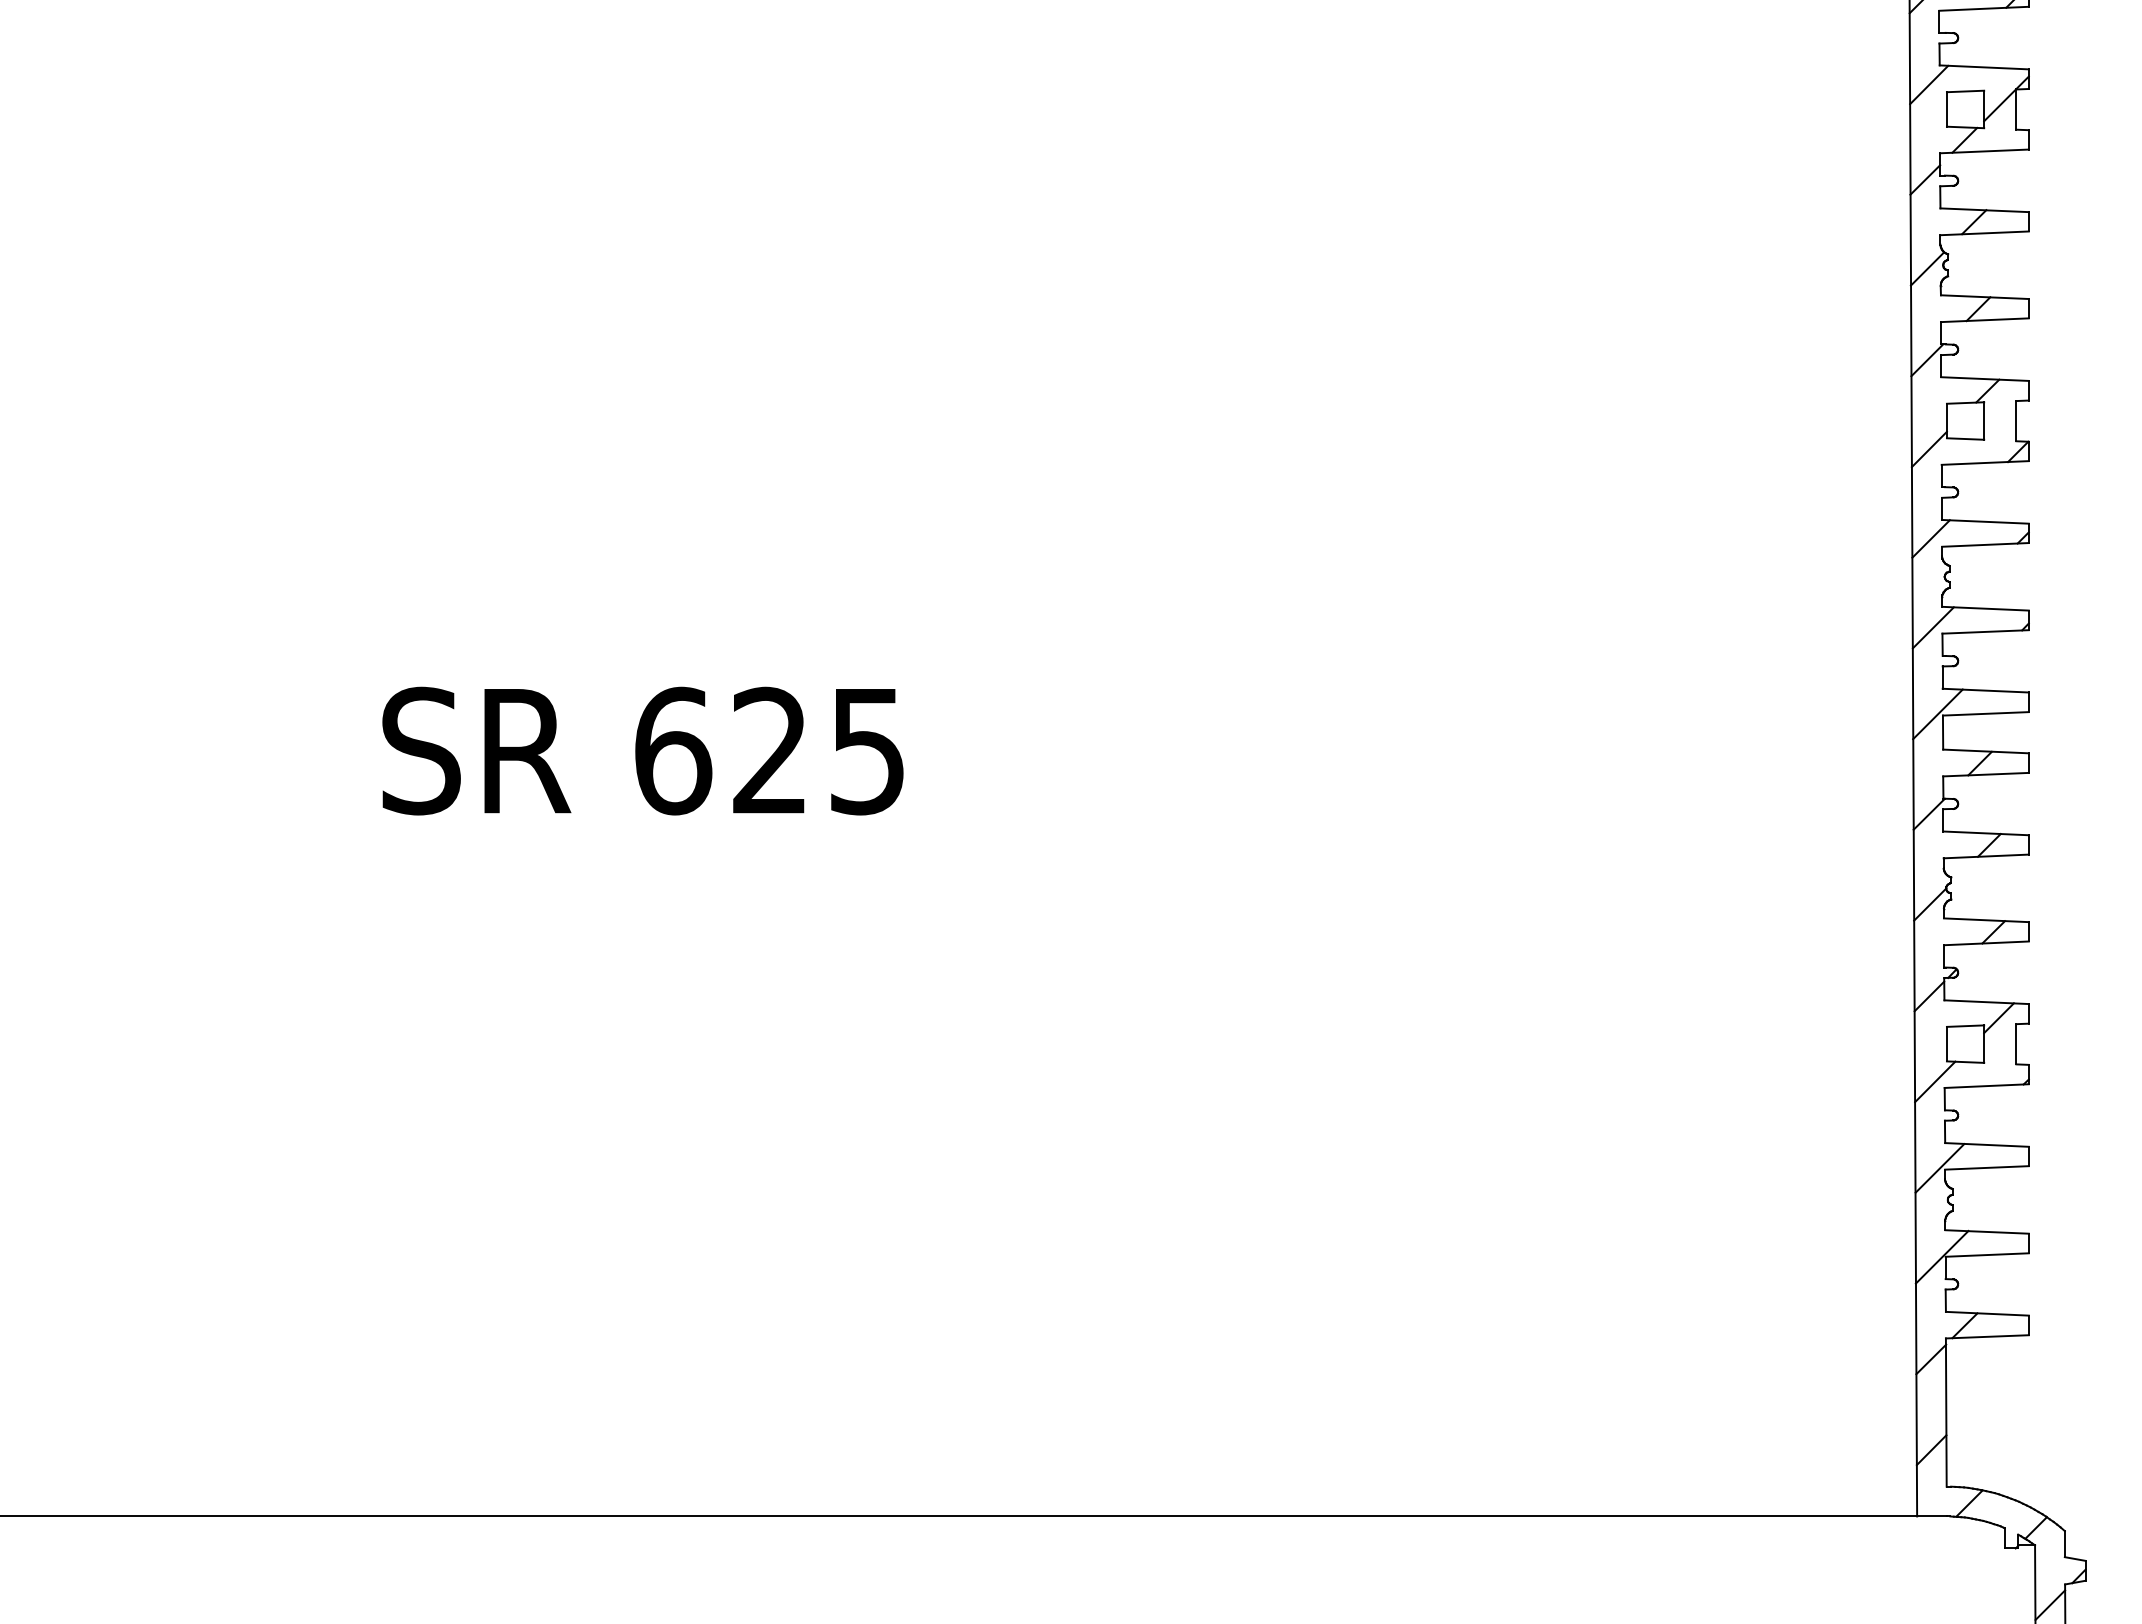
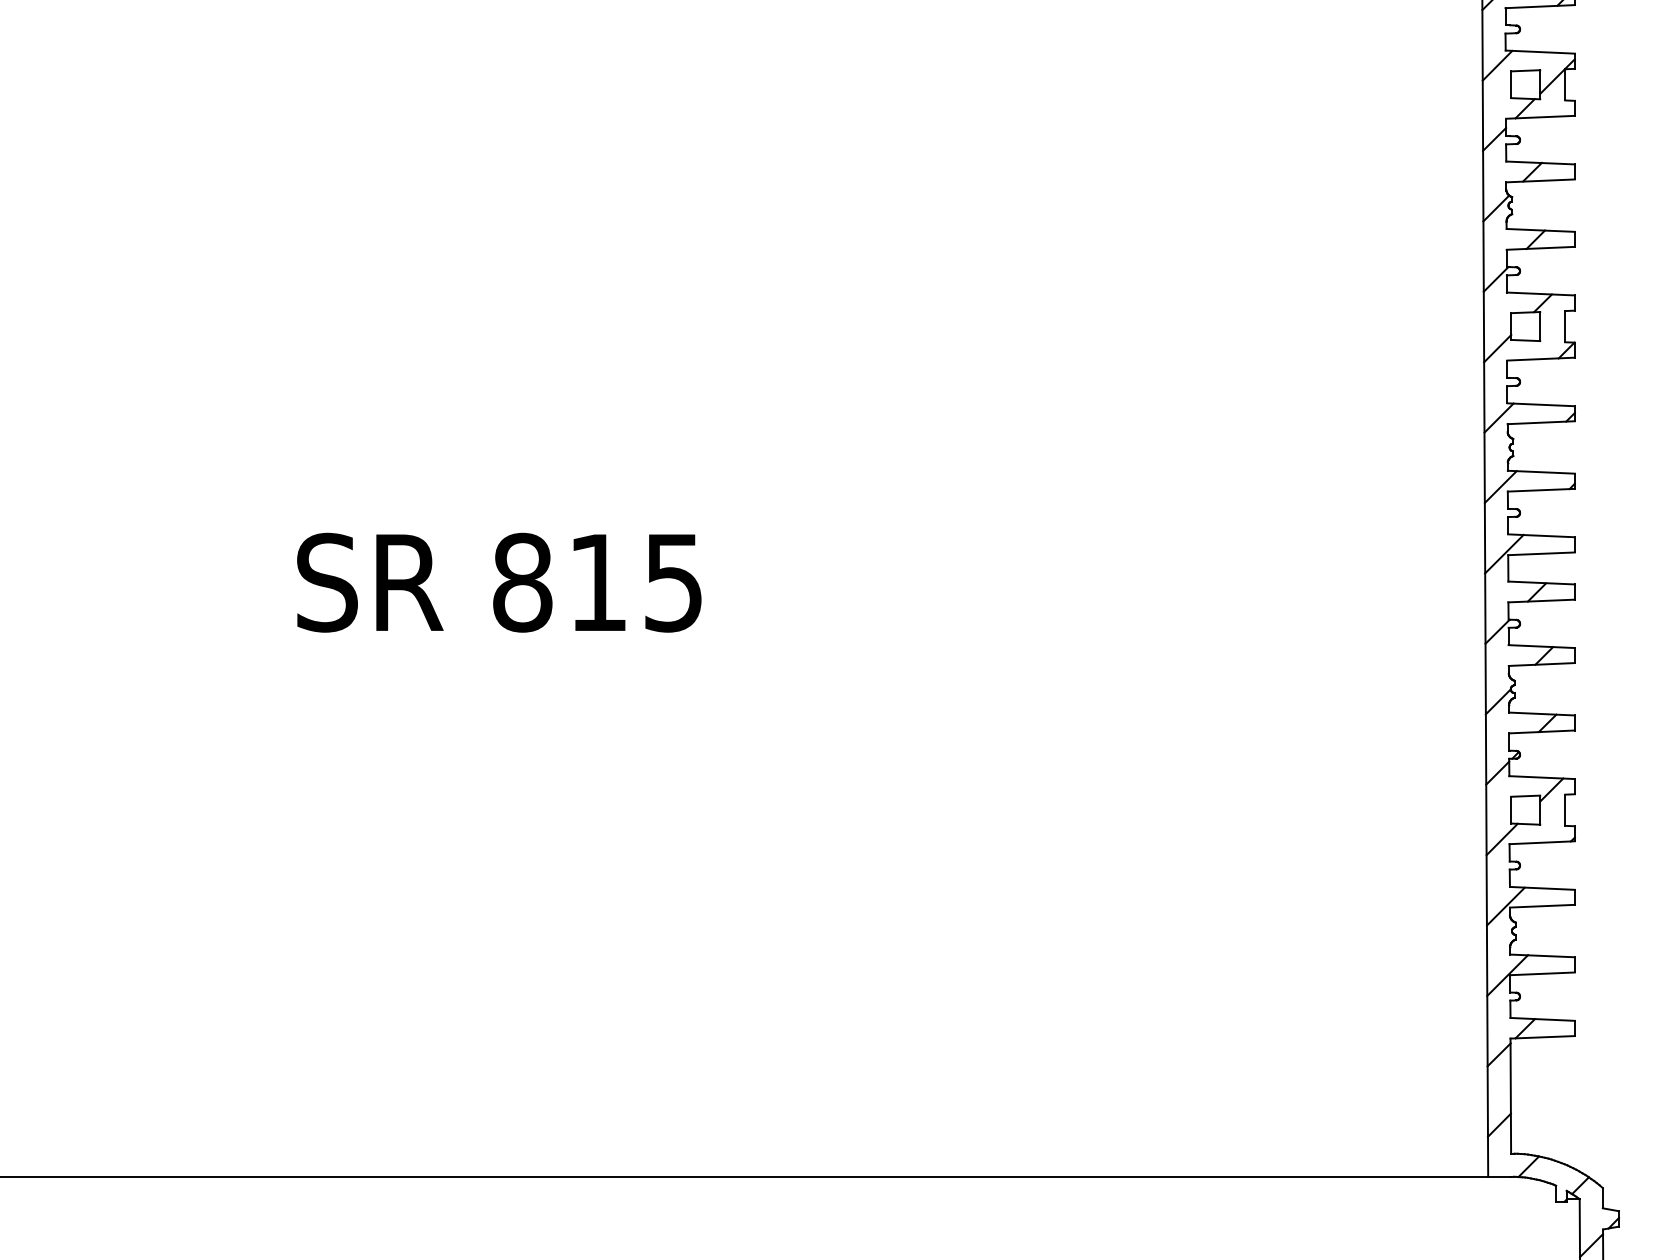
text: (720, 750) -> (559, 582), 625 -> 815

